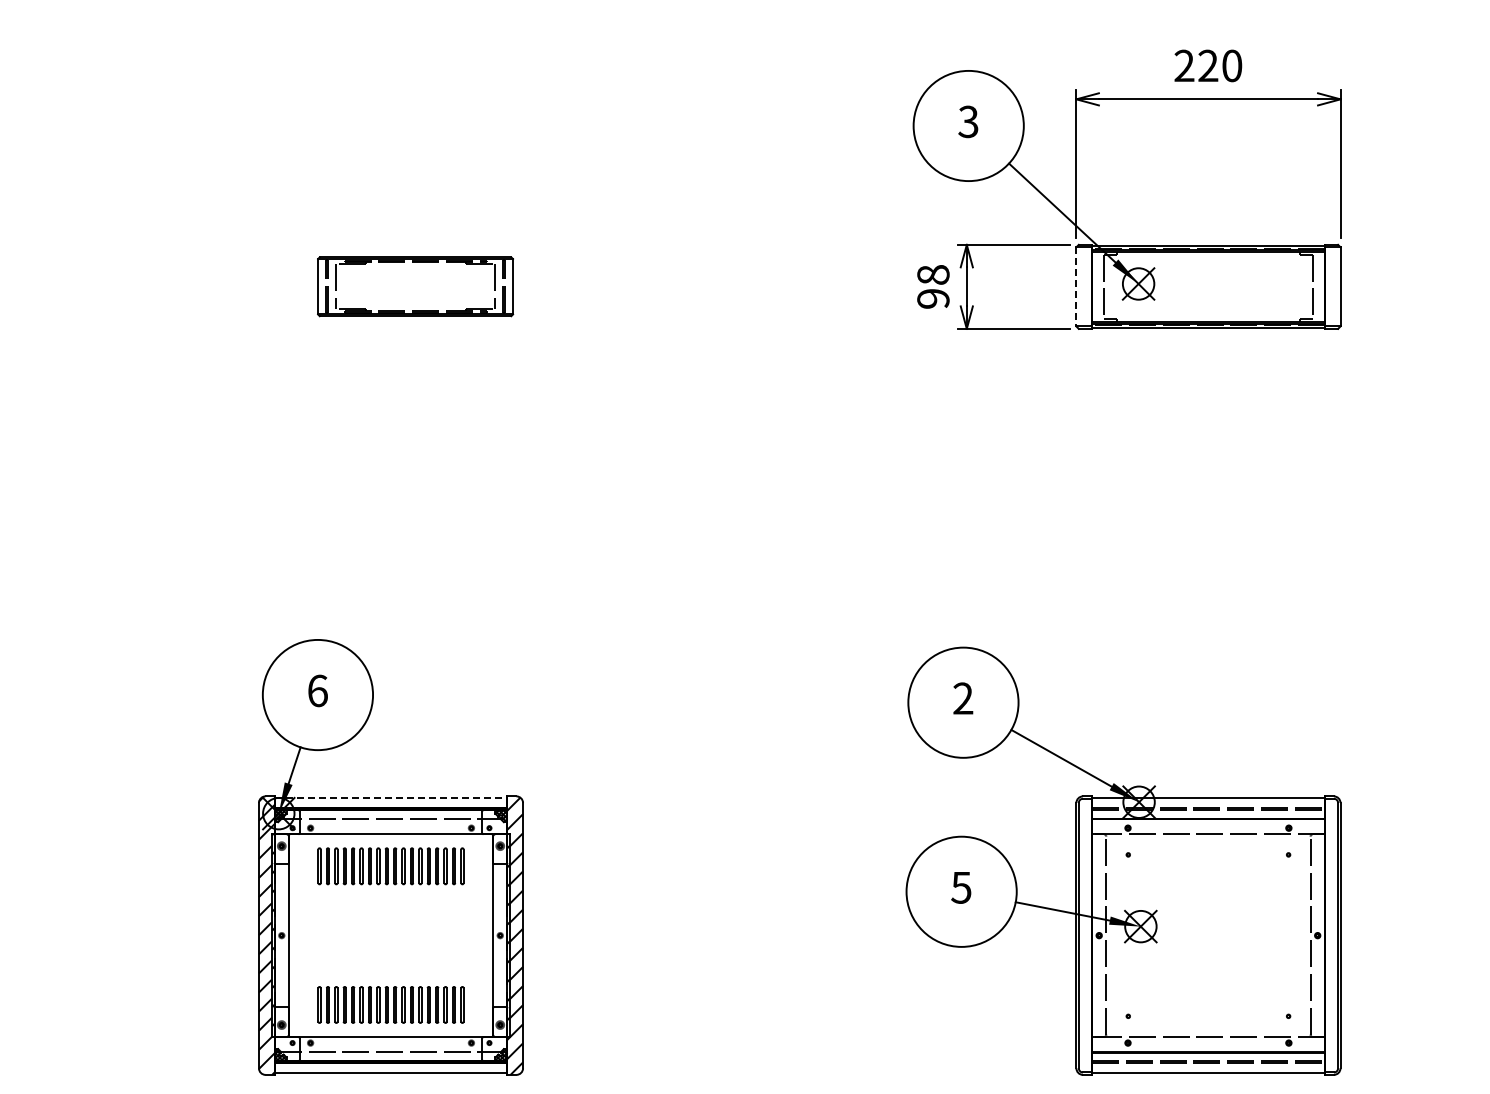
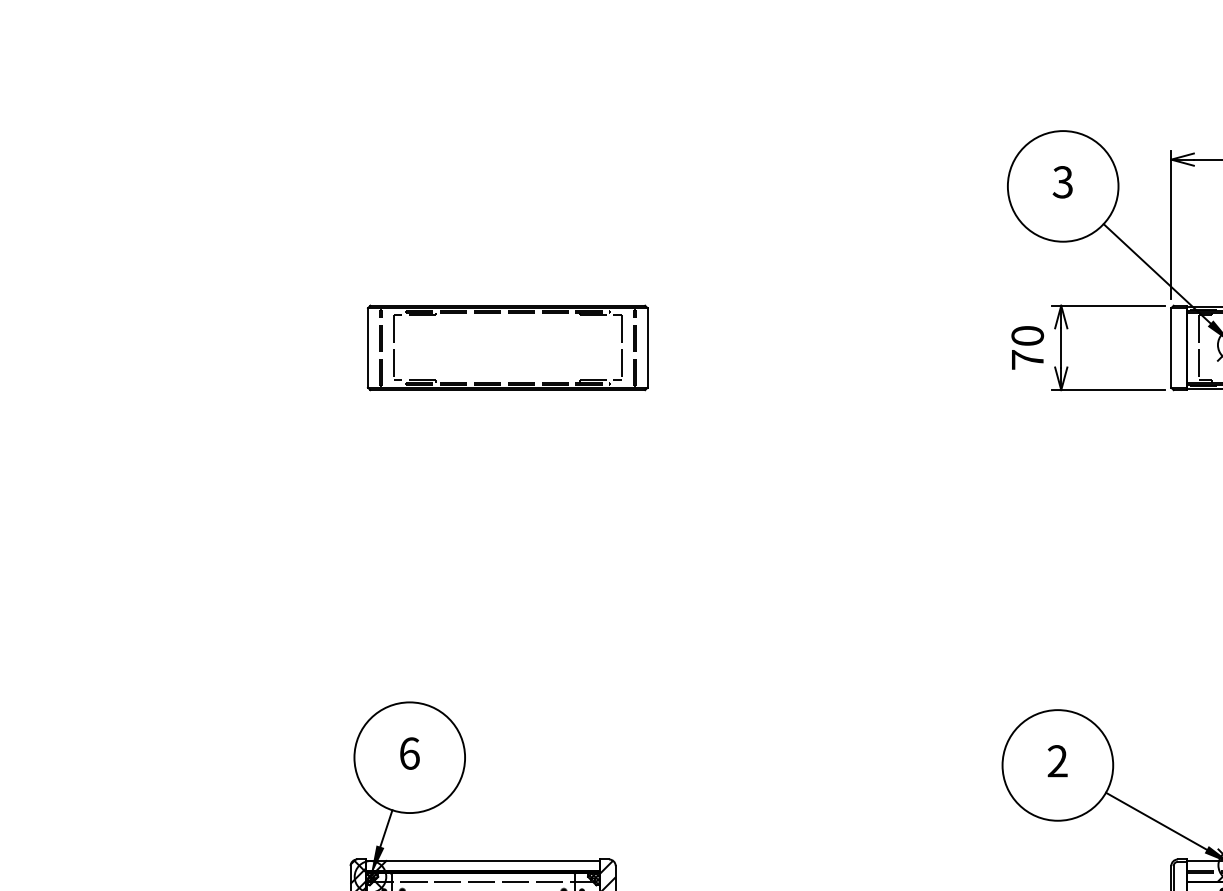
part: (415, 286) -> (507, 347), size x1.43
text: (933, 286) -> (1027, 347), 98 -> 70
line: (1076, 286) -> (1171, 347), dashed -> solid
line: (391, 798) -> (483, 861), dashed -> solid

